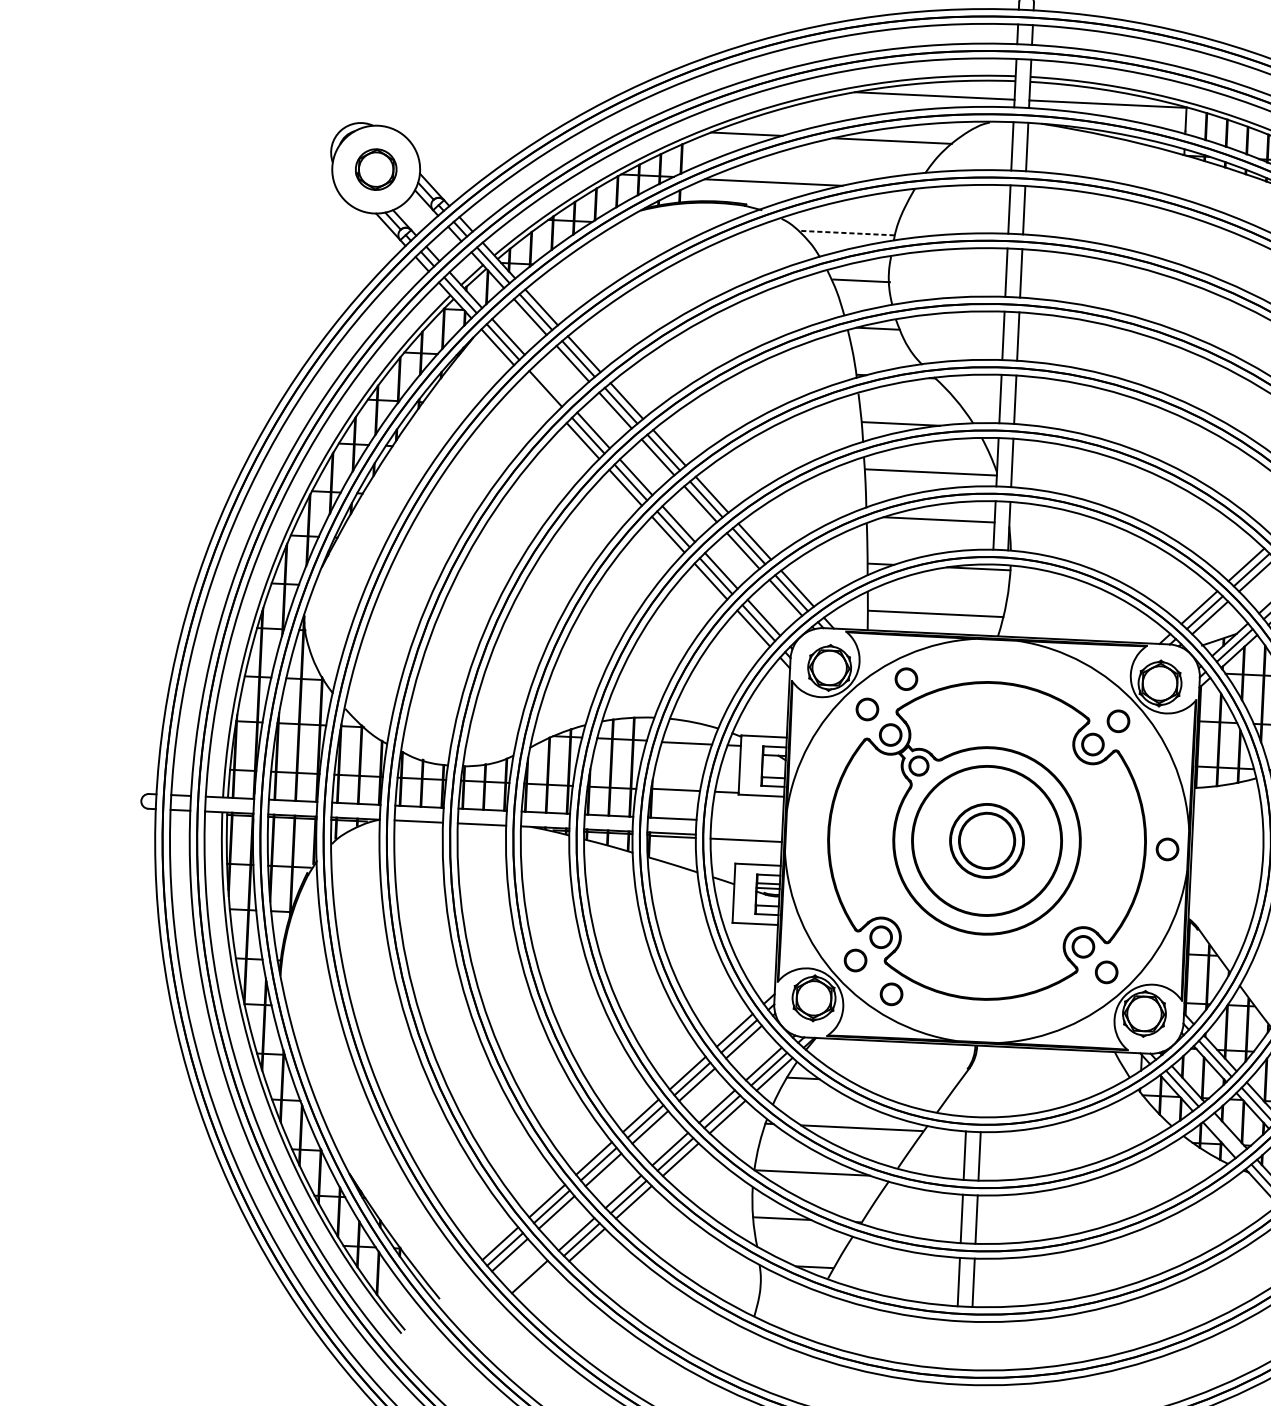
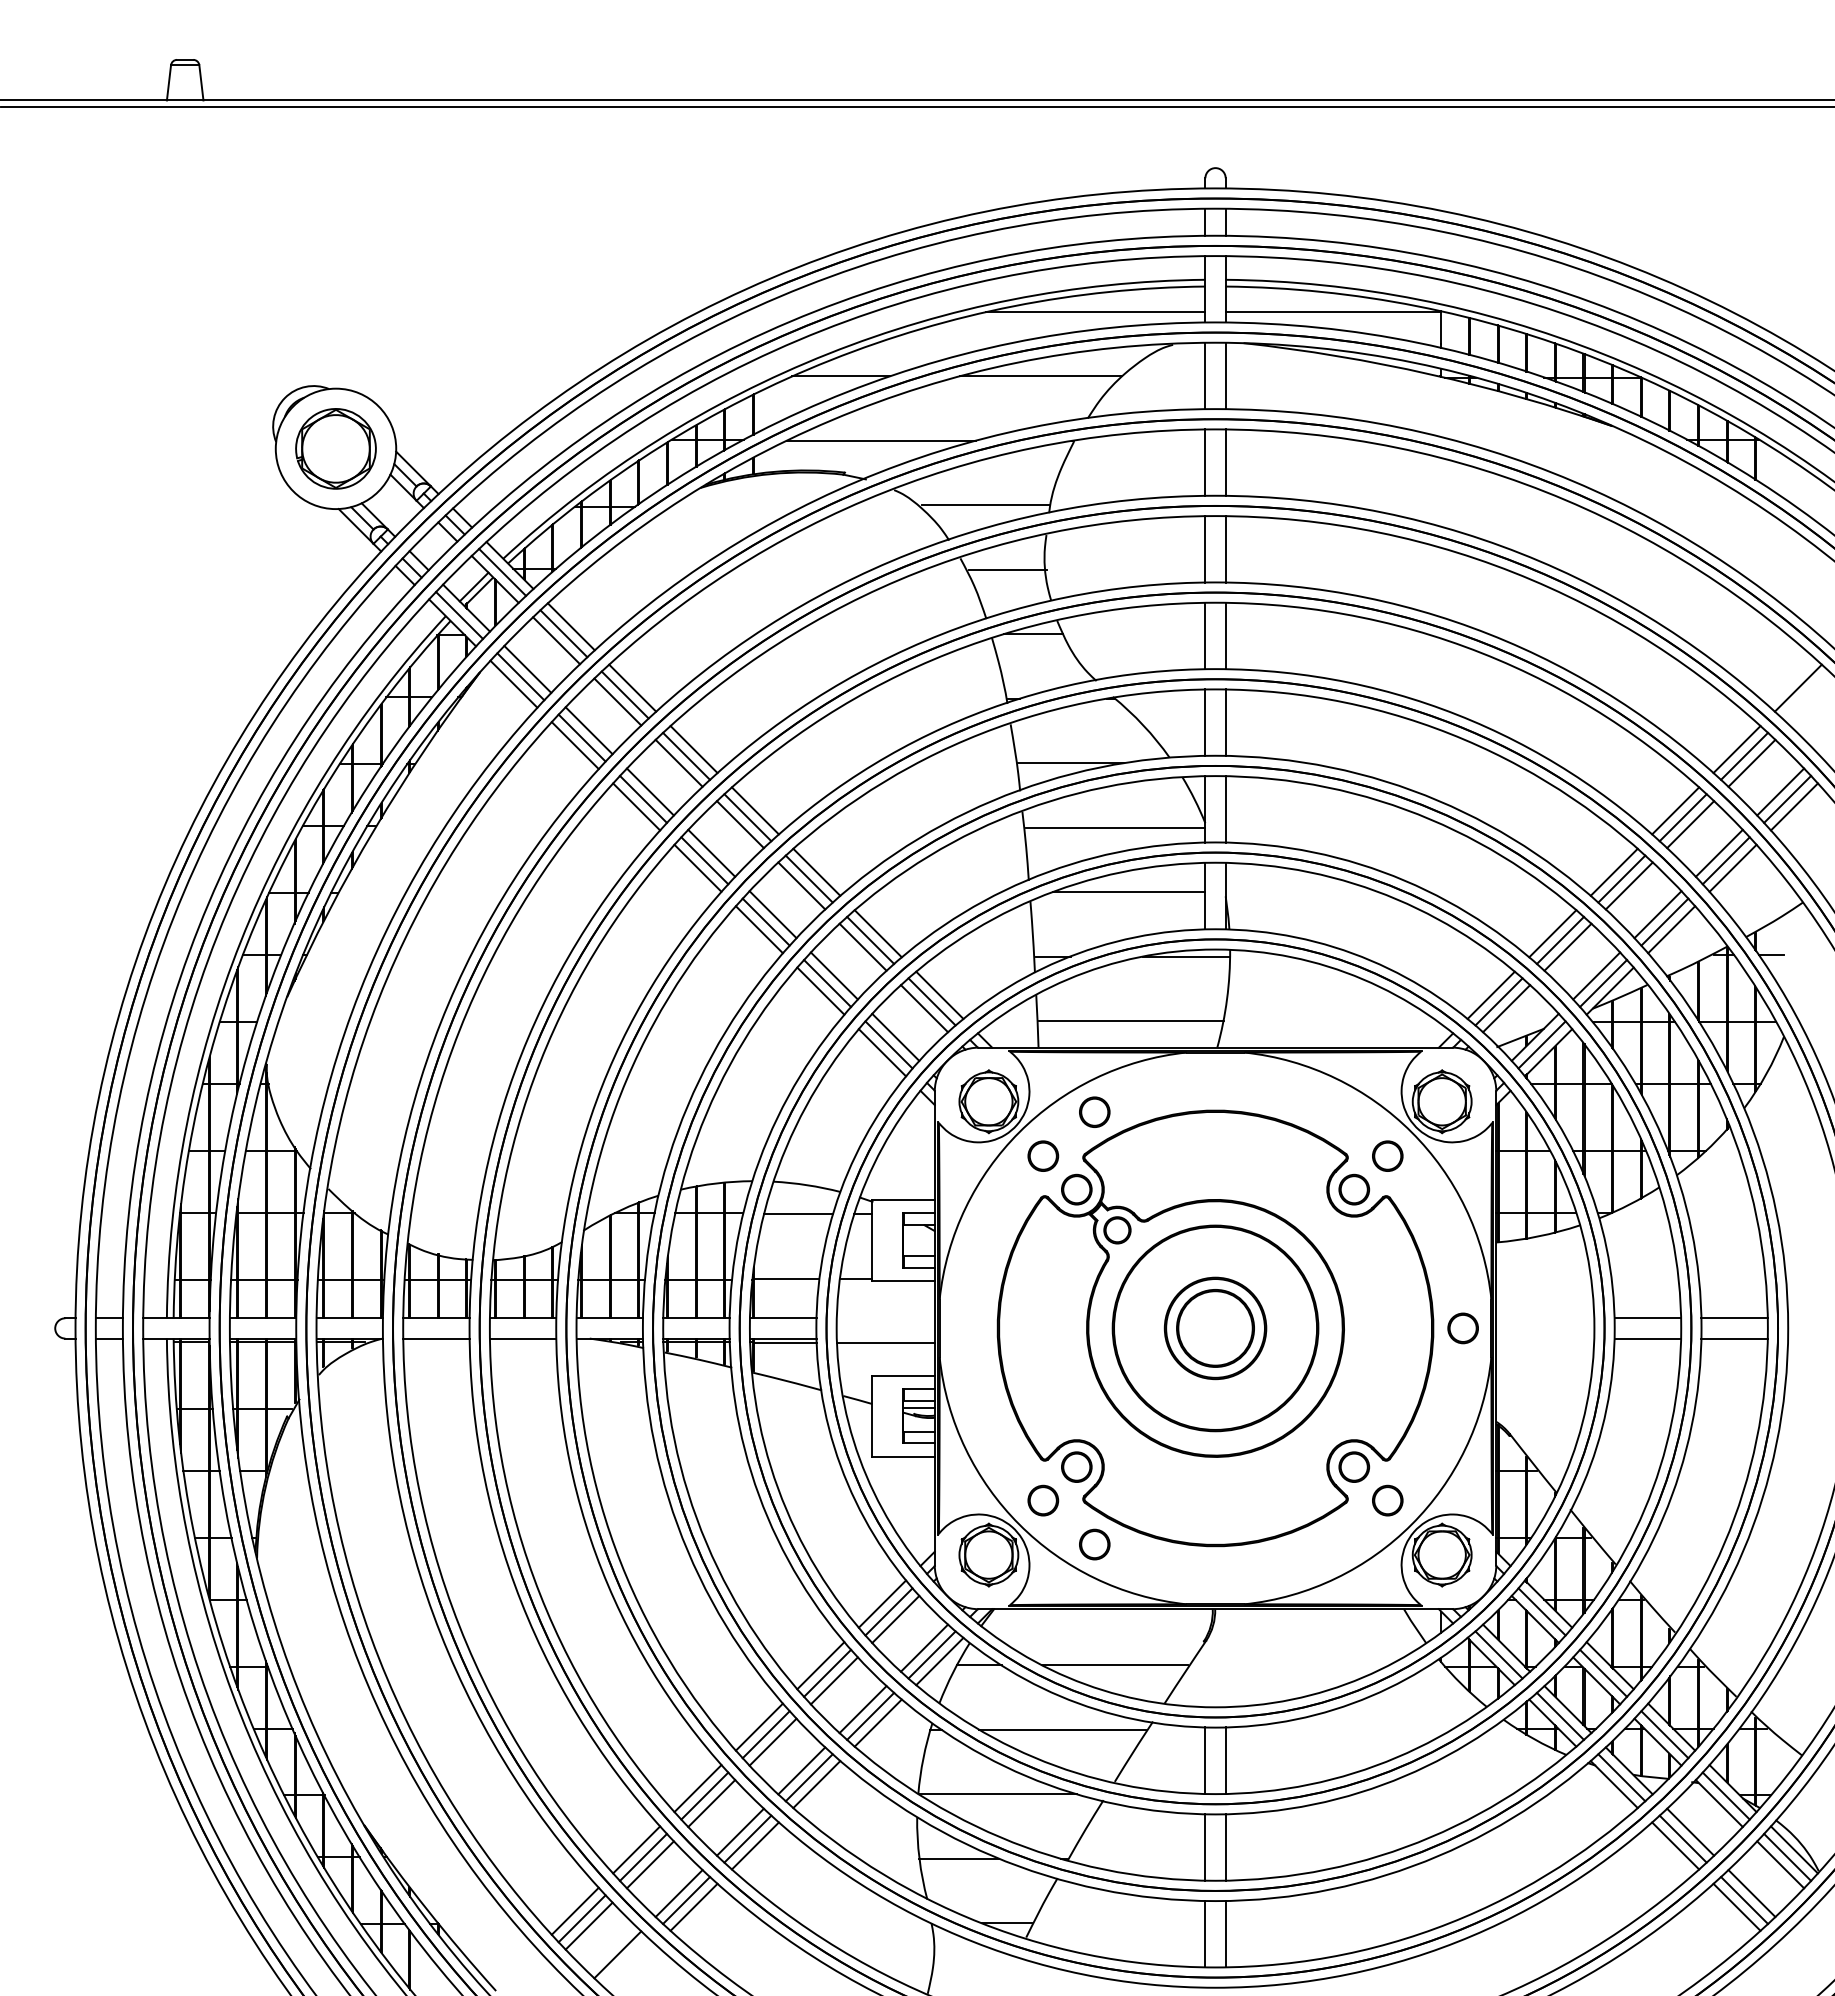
part: (375, 169) -> (335, 448), size x1.43
line: (848, 233) -> (986, 505), dashed -> solid
line: (550, 383) -> (588, 730), added
line: (539, 394) -> (574, 745), added
line: (902, 1083) -> (1115, 1665), added
line: (1224, 1134) -> (1559, 1715), added

